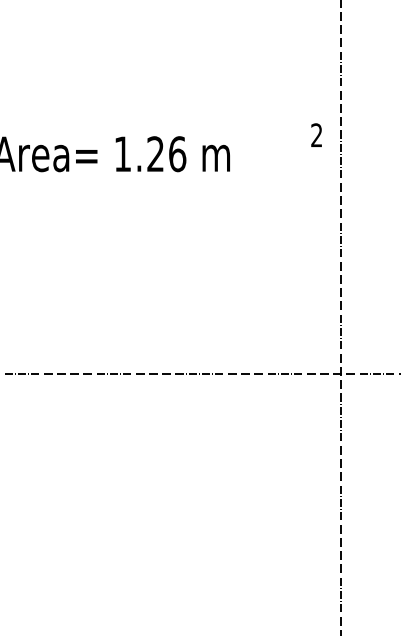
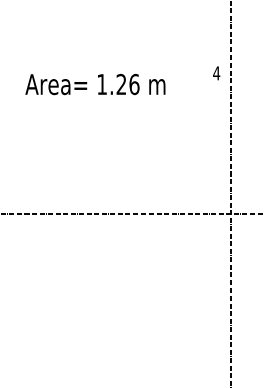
text: (316, 135) -> (216, 73), 2 -> 4

